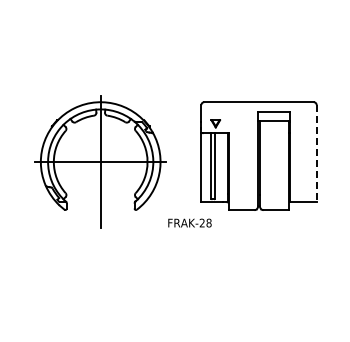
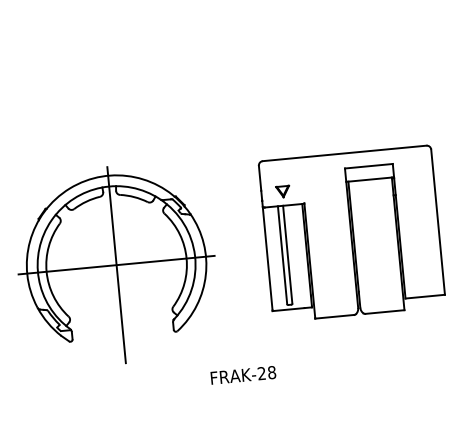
line: (316, 153) -> (437, 221), dashed -> solid
text: (189, 222) -> (242, 374), moved

